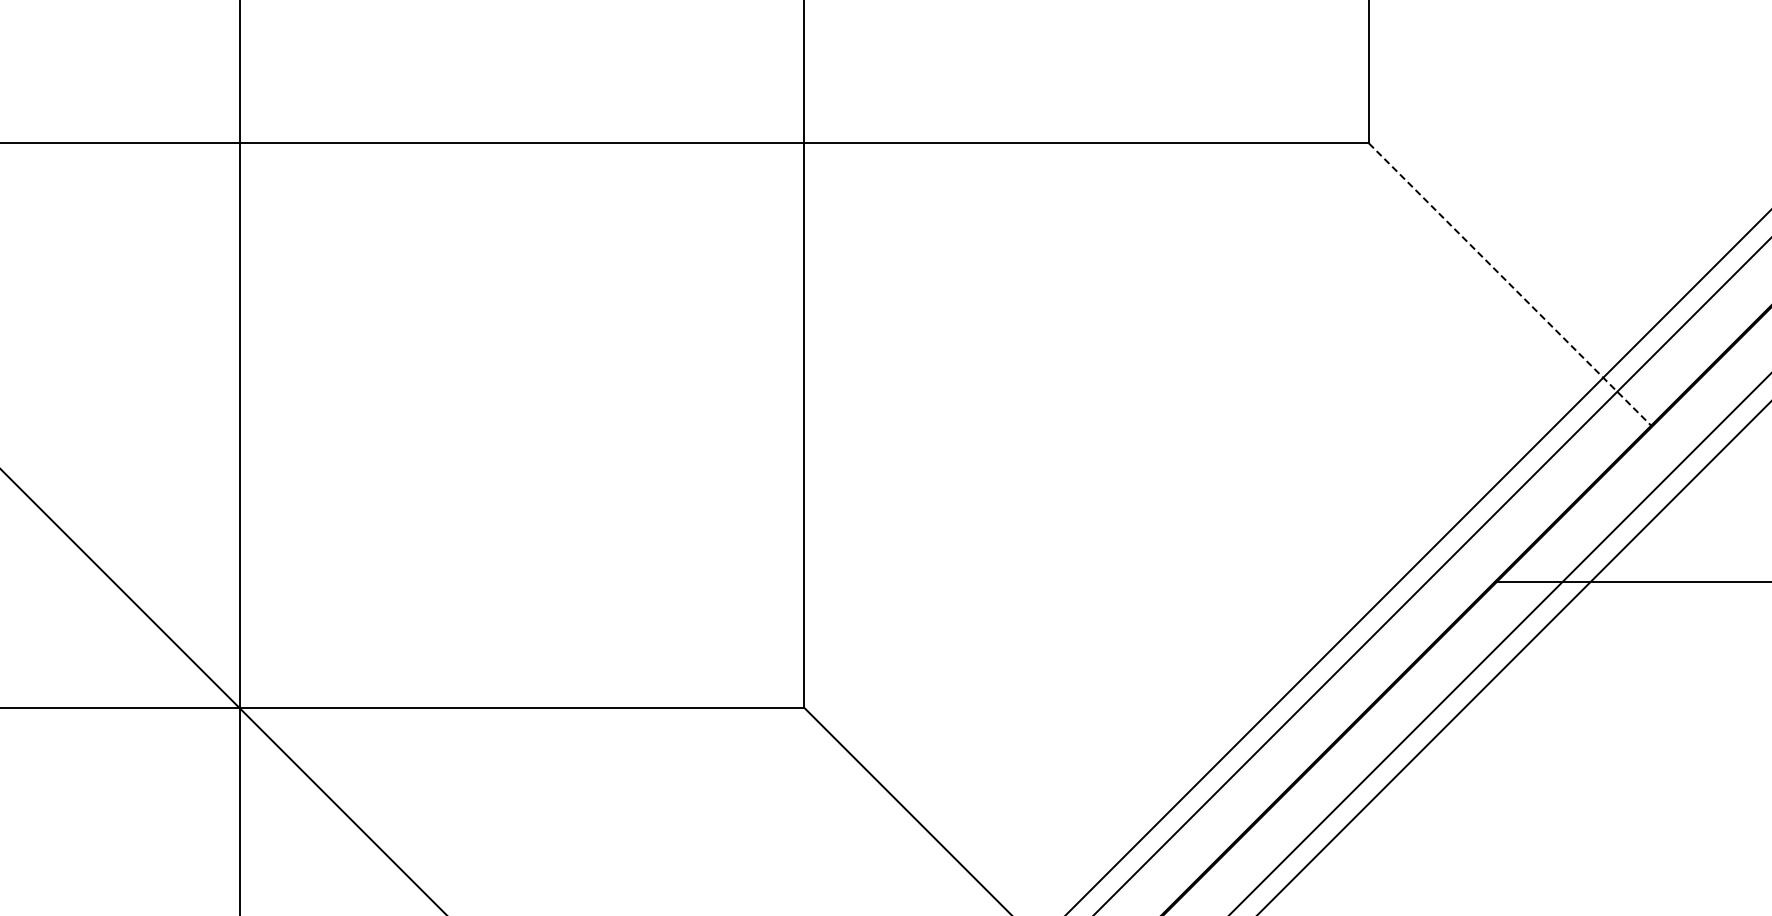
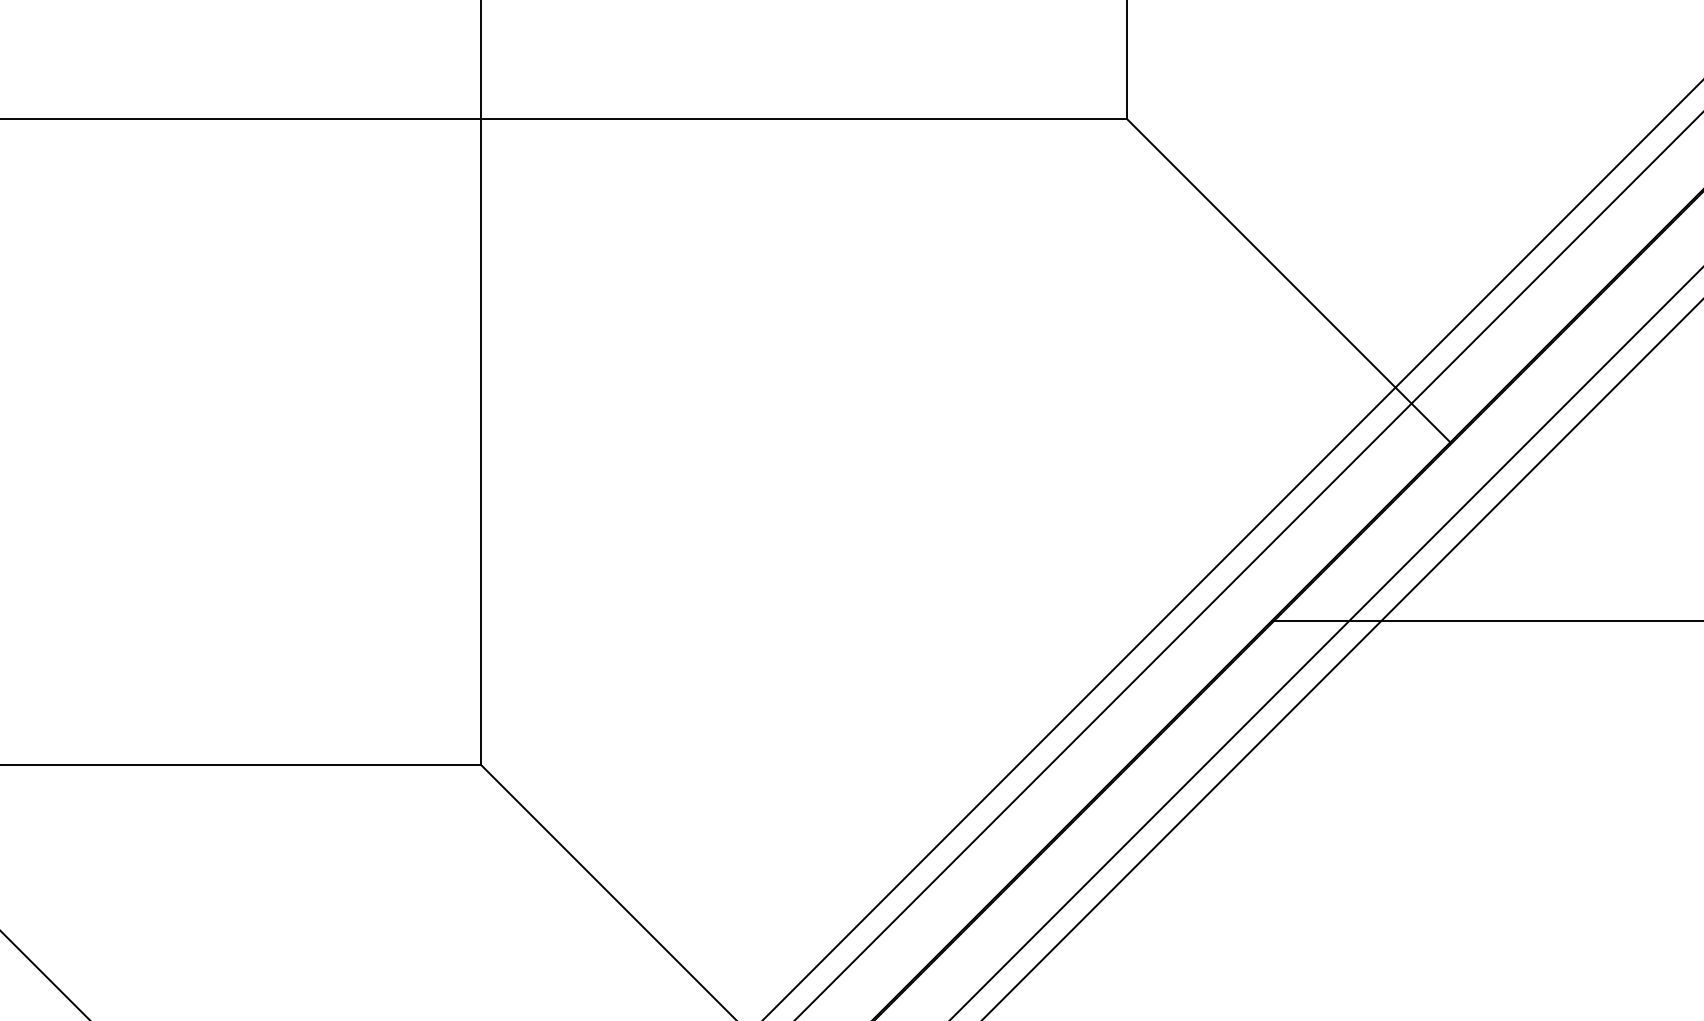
line: (1510, 284) -> (1289, 280), dashed -> solid

